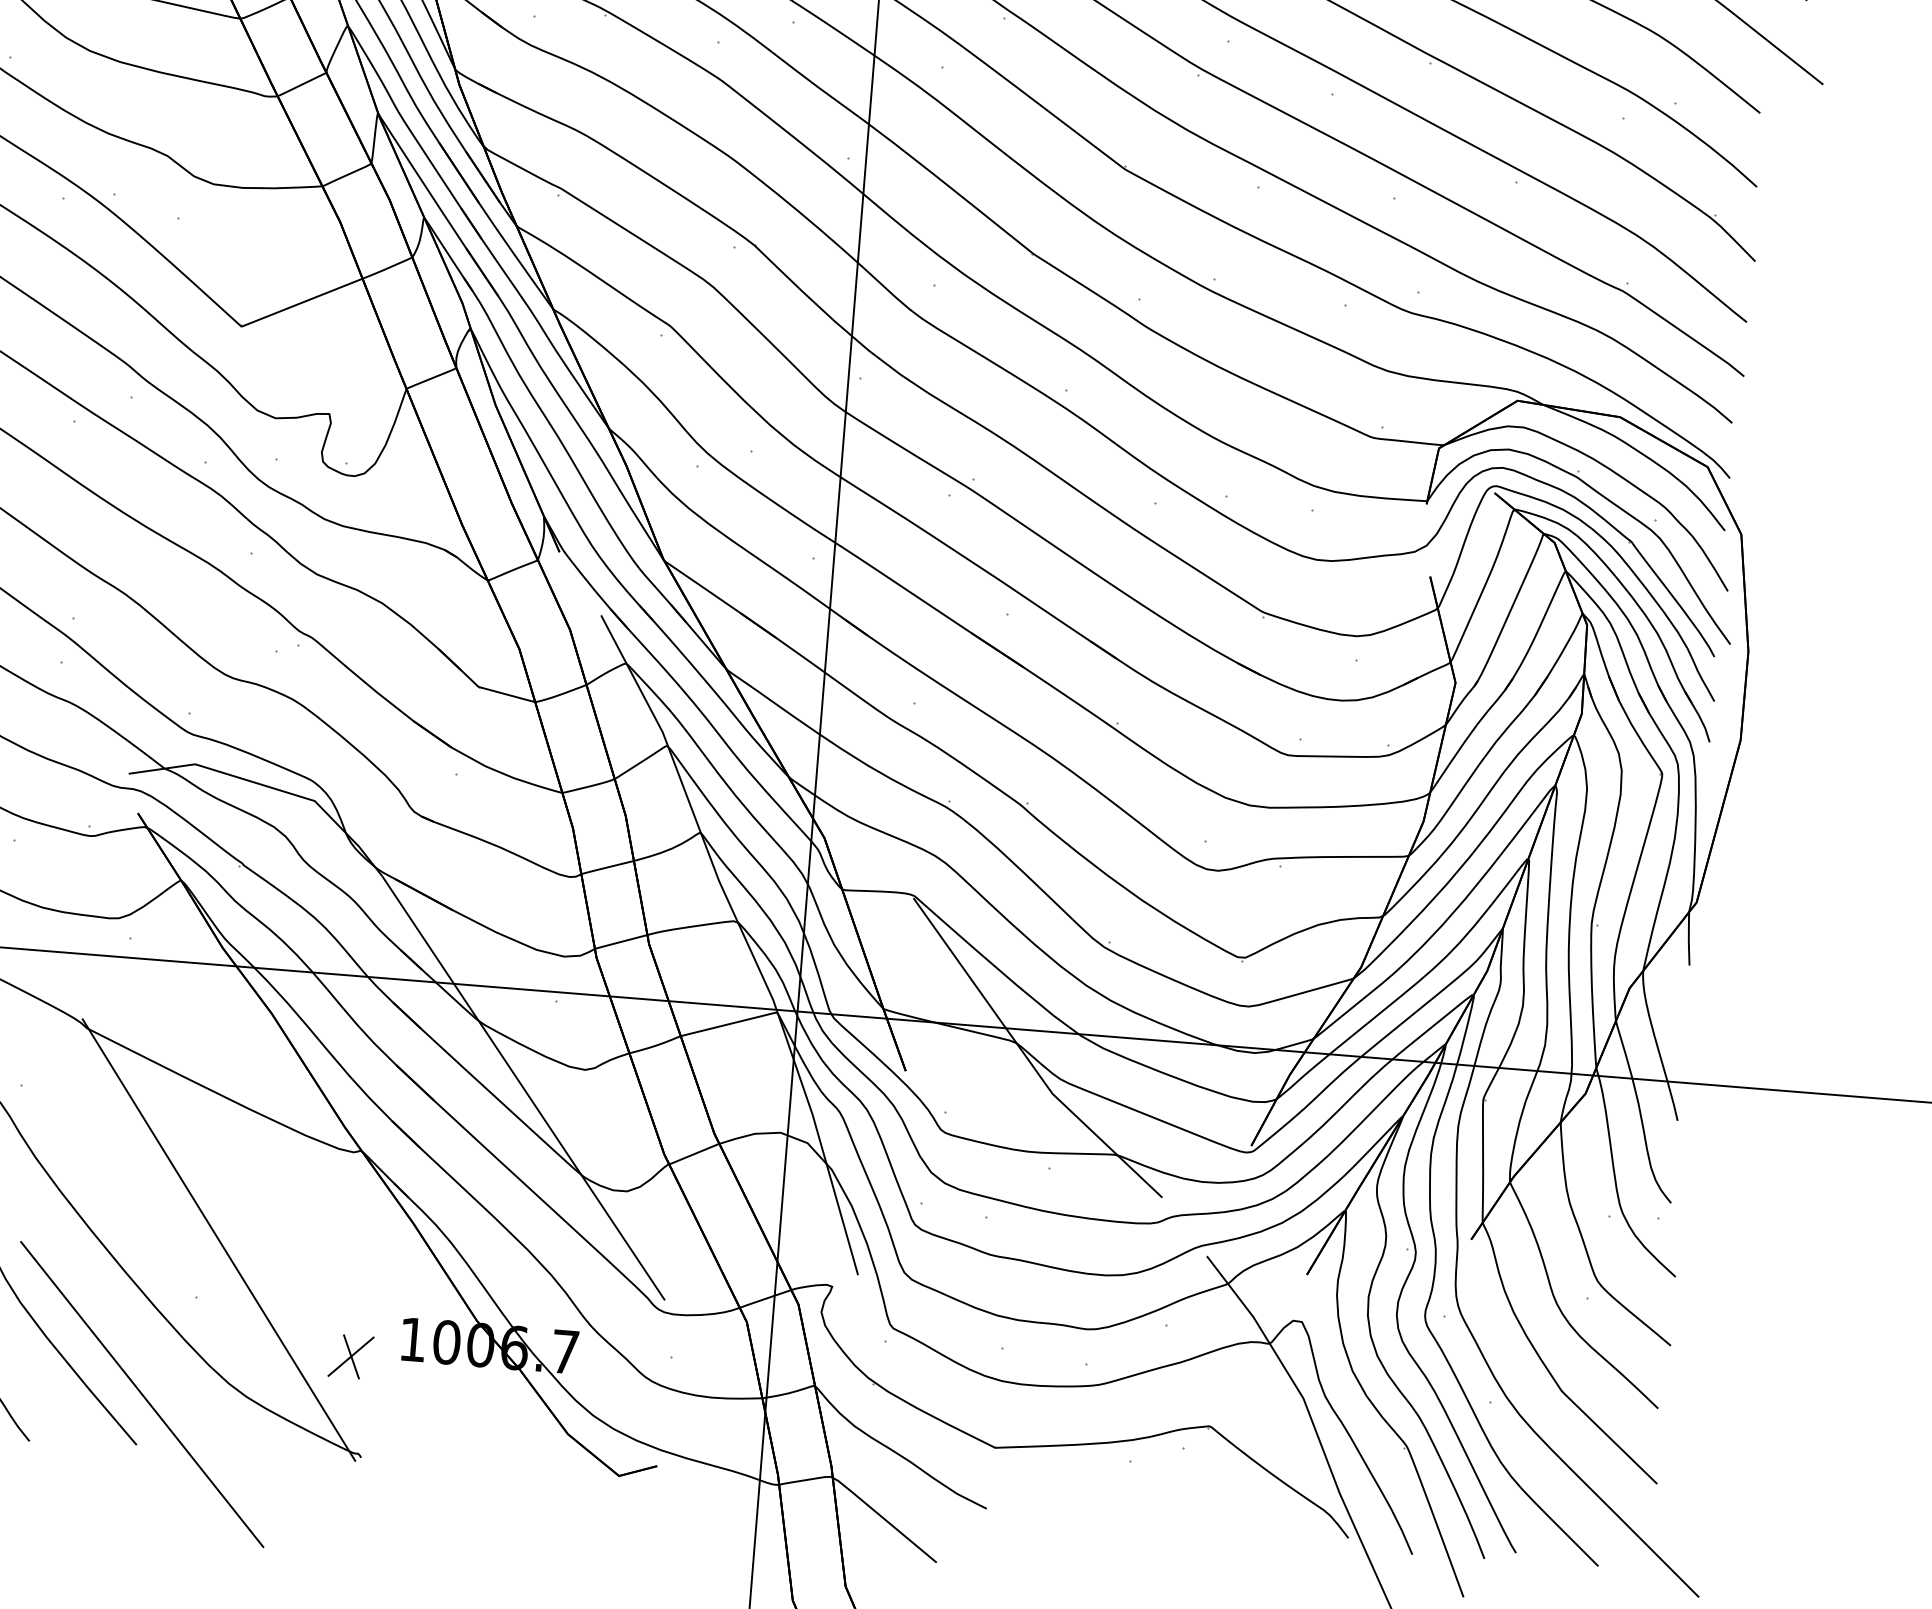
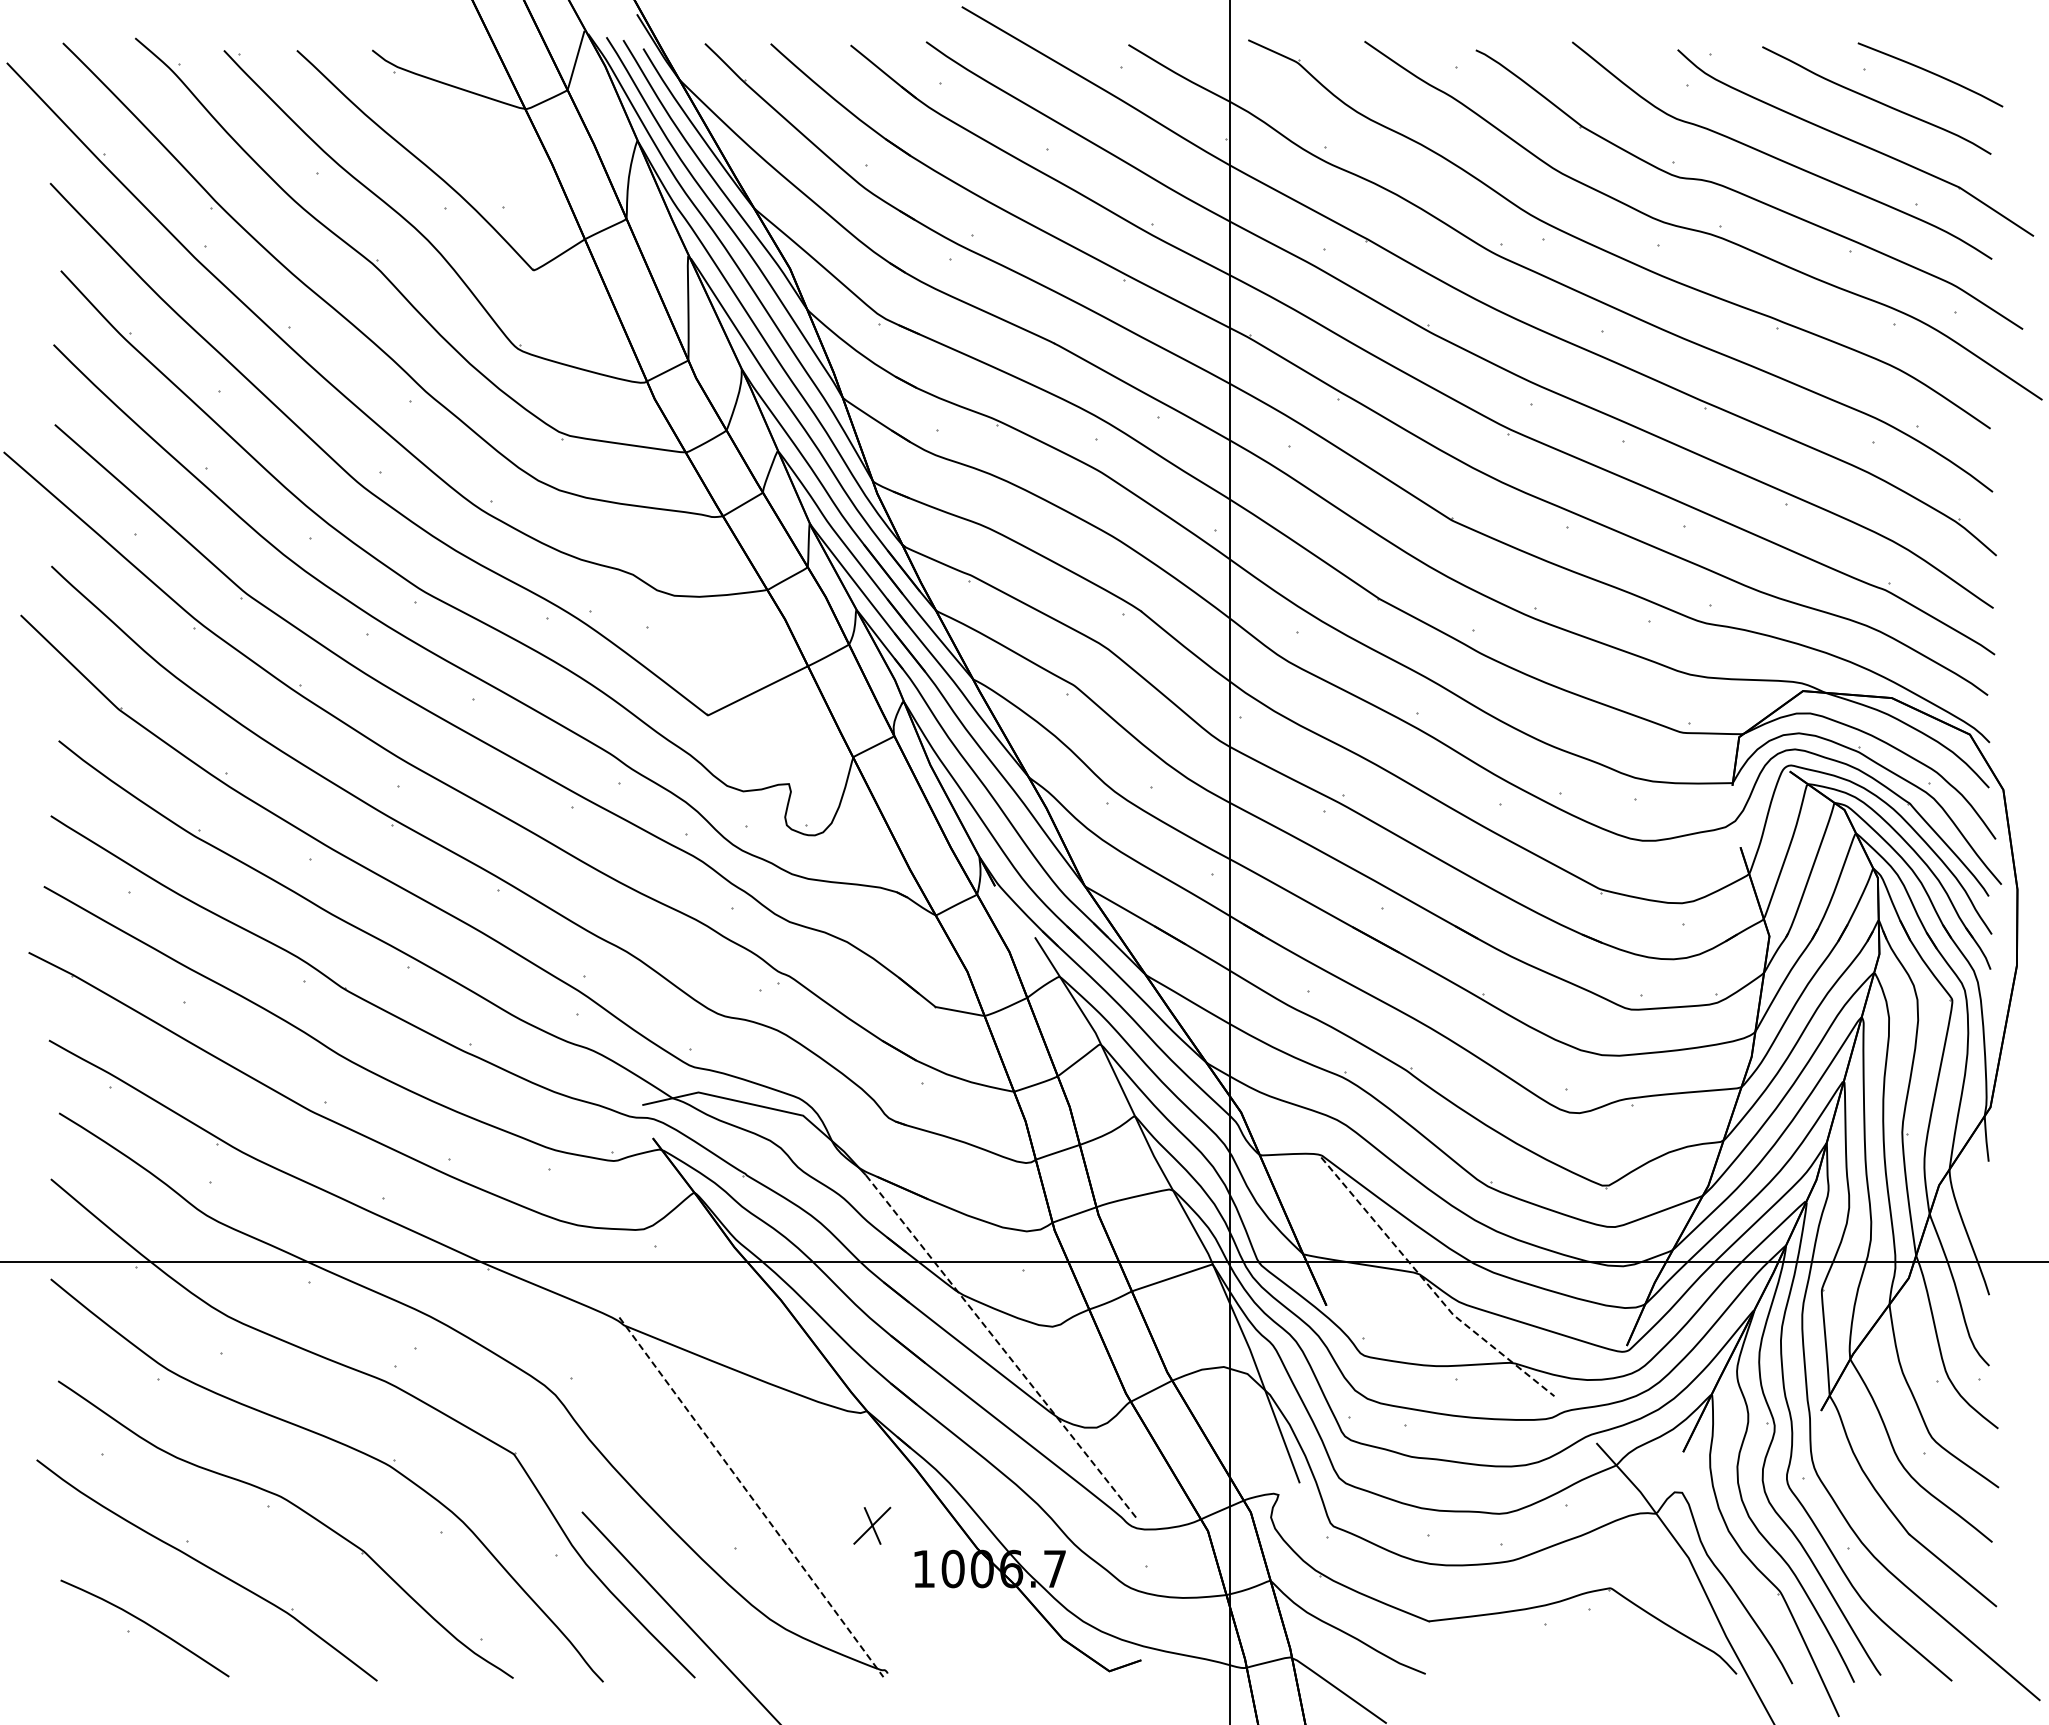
line: (1027, 1058) -> (1429, 1286), solid -> dashed
line: (523, 1089) -> (1001, 1347), solid -> dashed
line: (219, 1240) -> (751, 1497), solid -> dashed
part: (351, 1356) -> (872, 1525), moved

